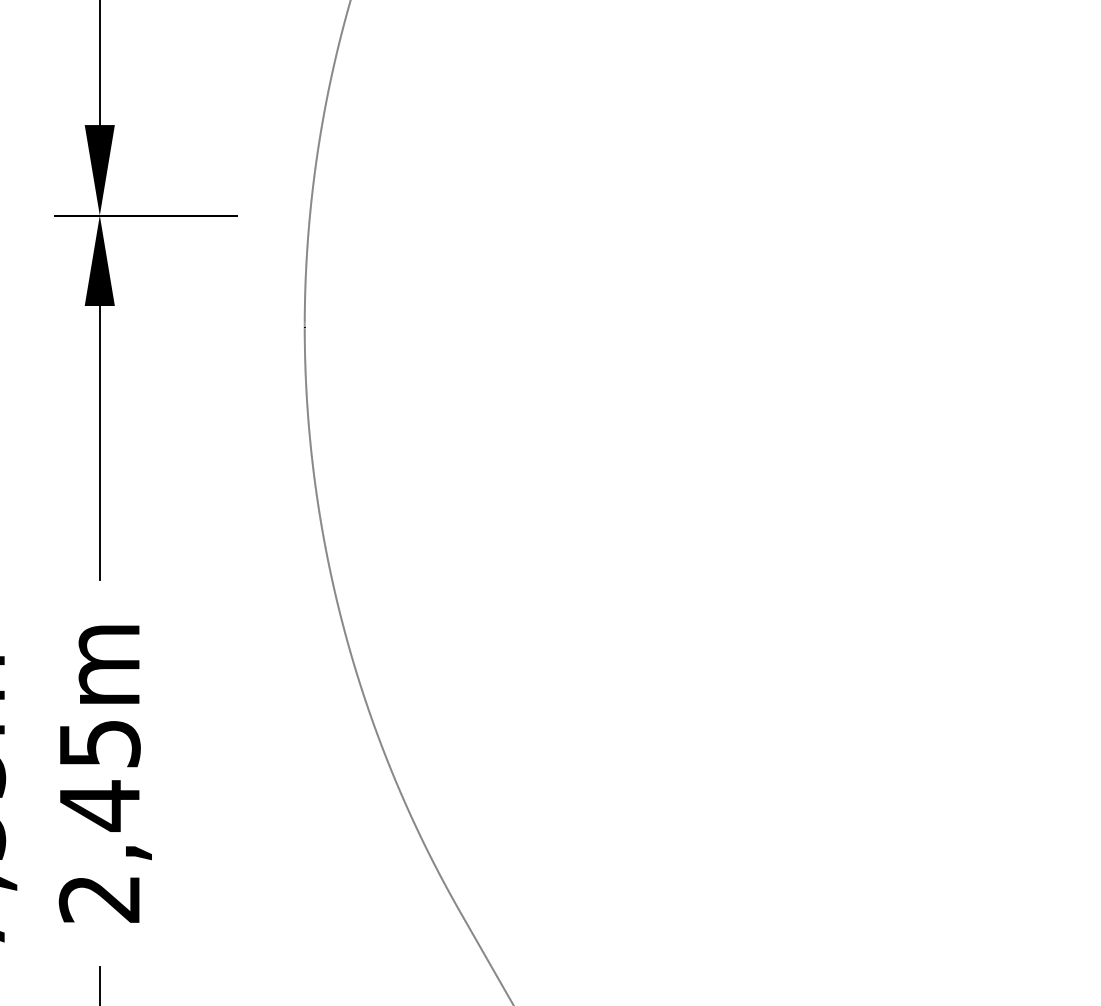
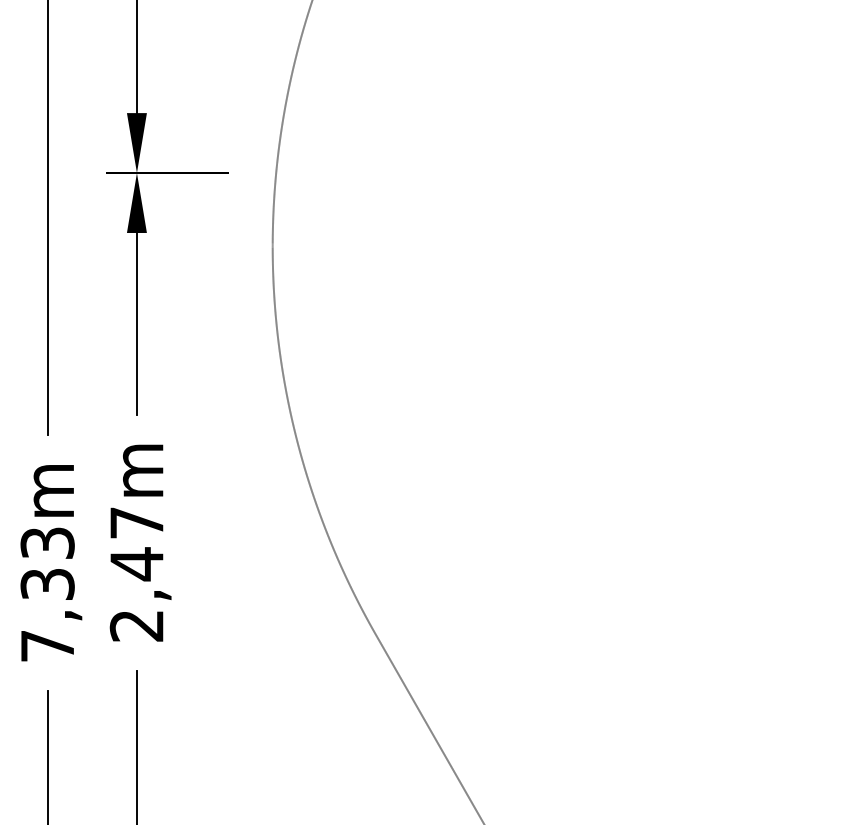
text: (100, 742) -> (137, 522), 2,45m -> 2,47m

